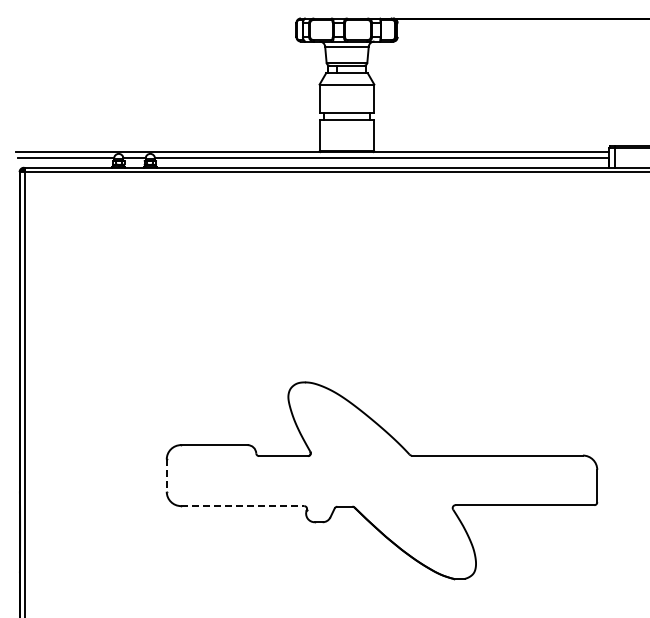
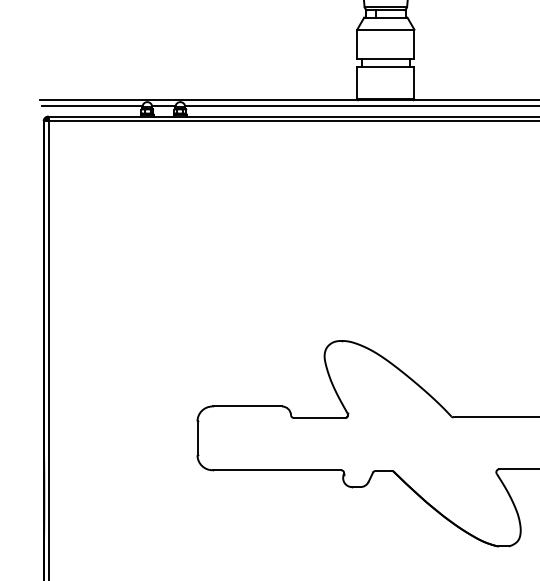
line: (166, 476) -> (197, 439), dashed -> solid
line: (242, 506) -> (276, 470), dashed -> solid

